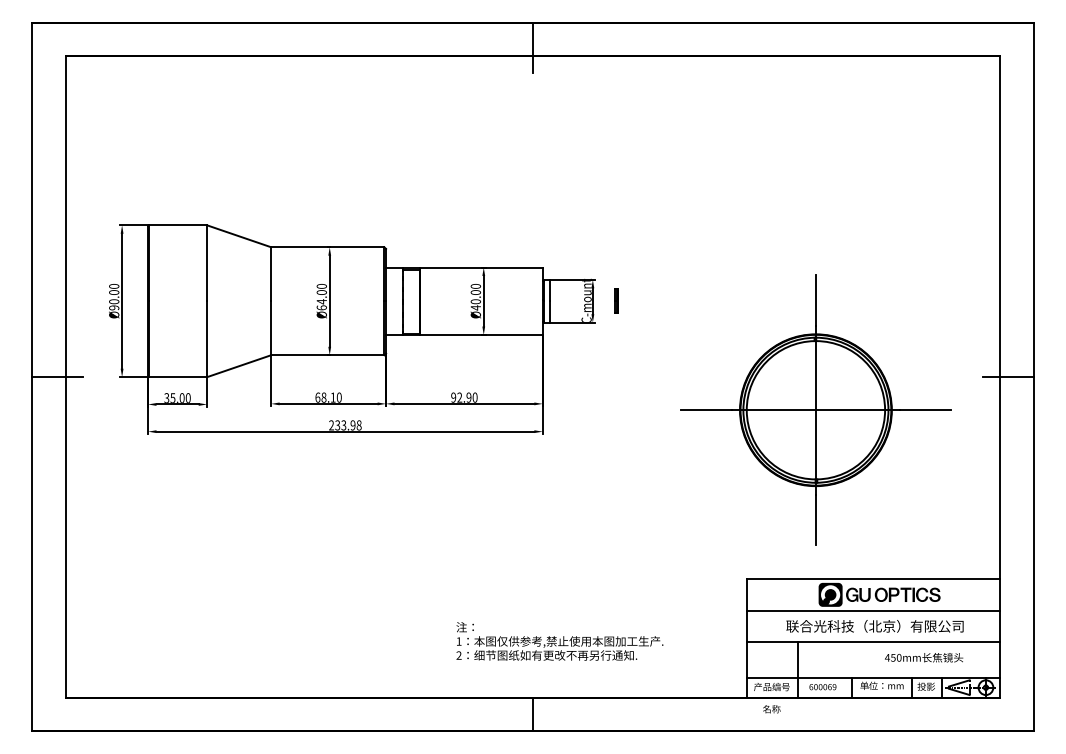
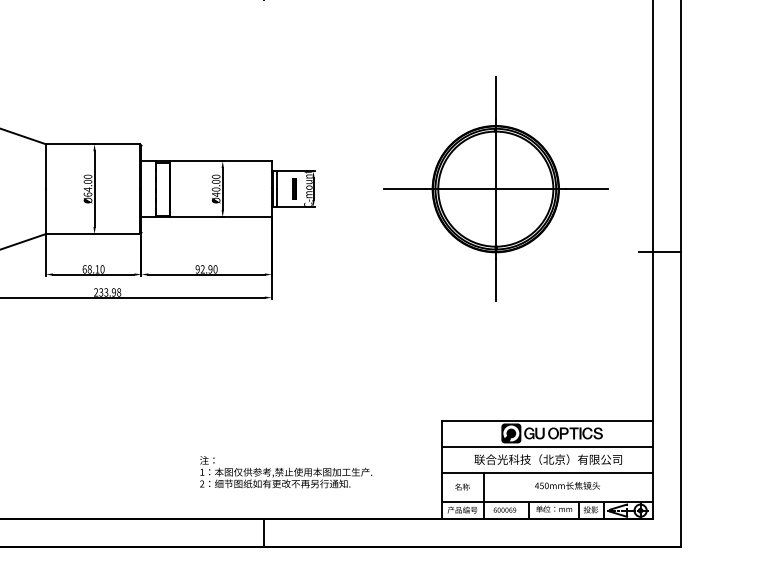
line: (616, 300) -> (294, 188), moved
part: (815, 409) -> (495, 188), moved
text: (924, 657) -> (567, 485), moved
text: (771, 709) -> (462, 487), moved

